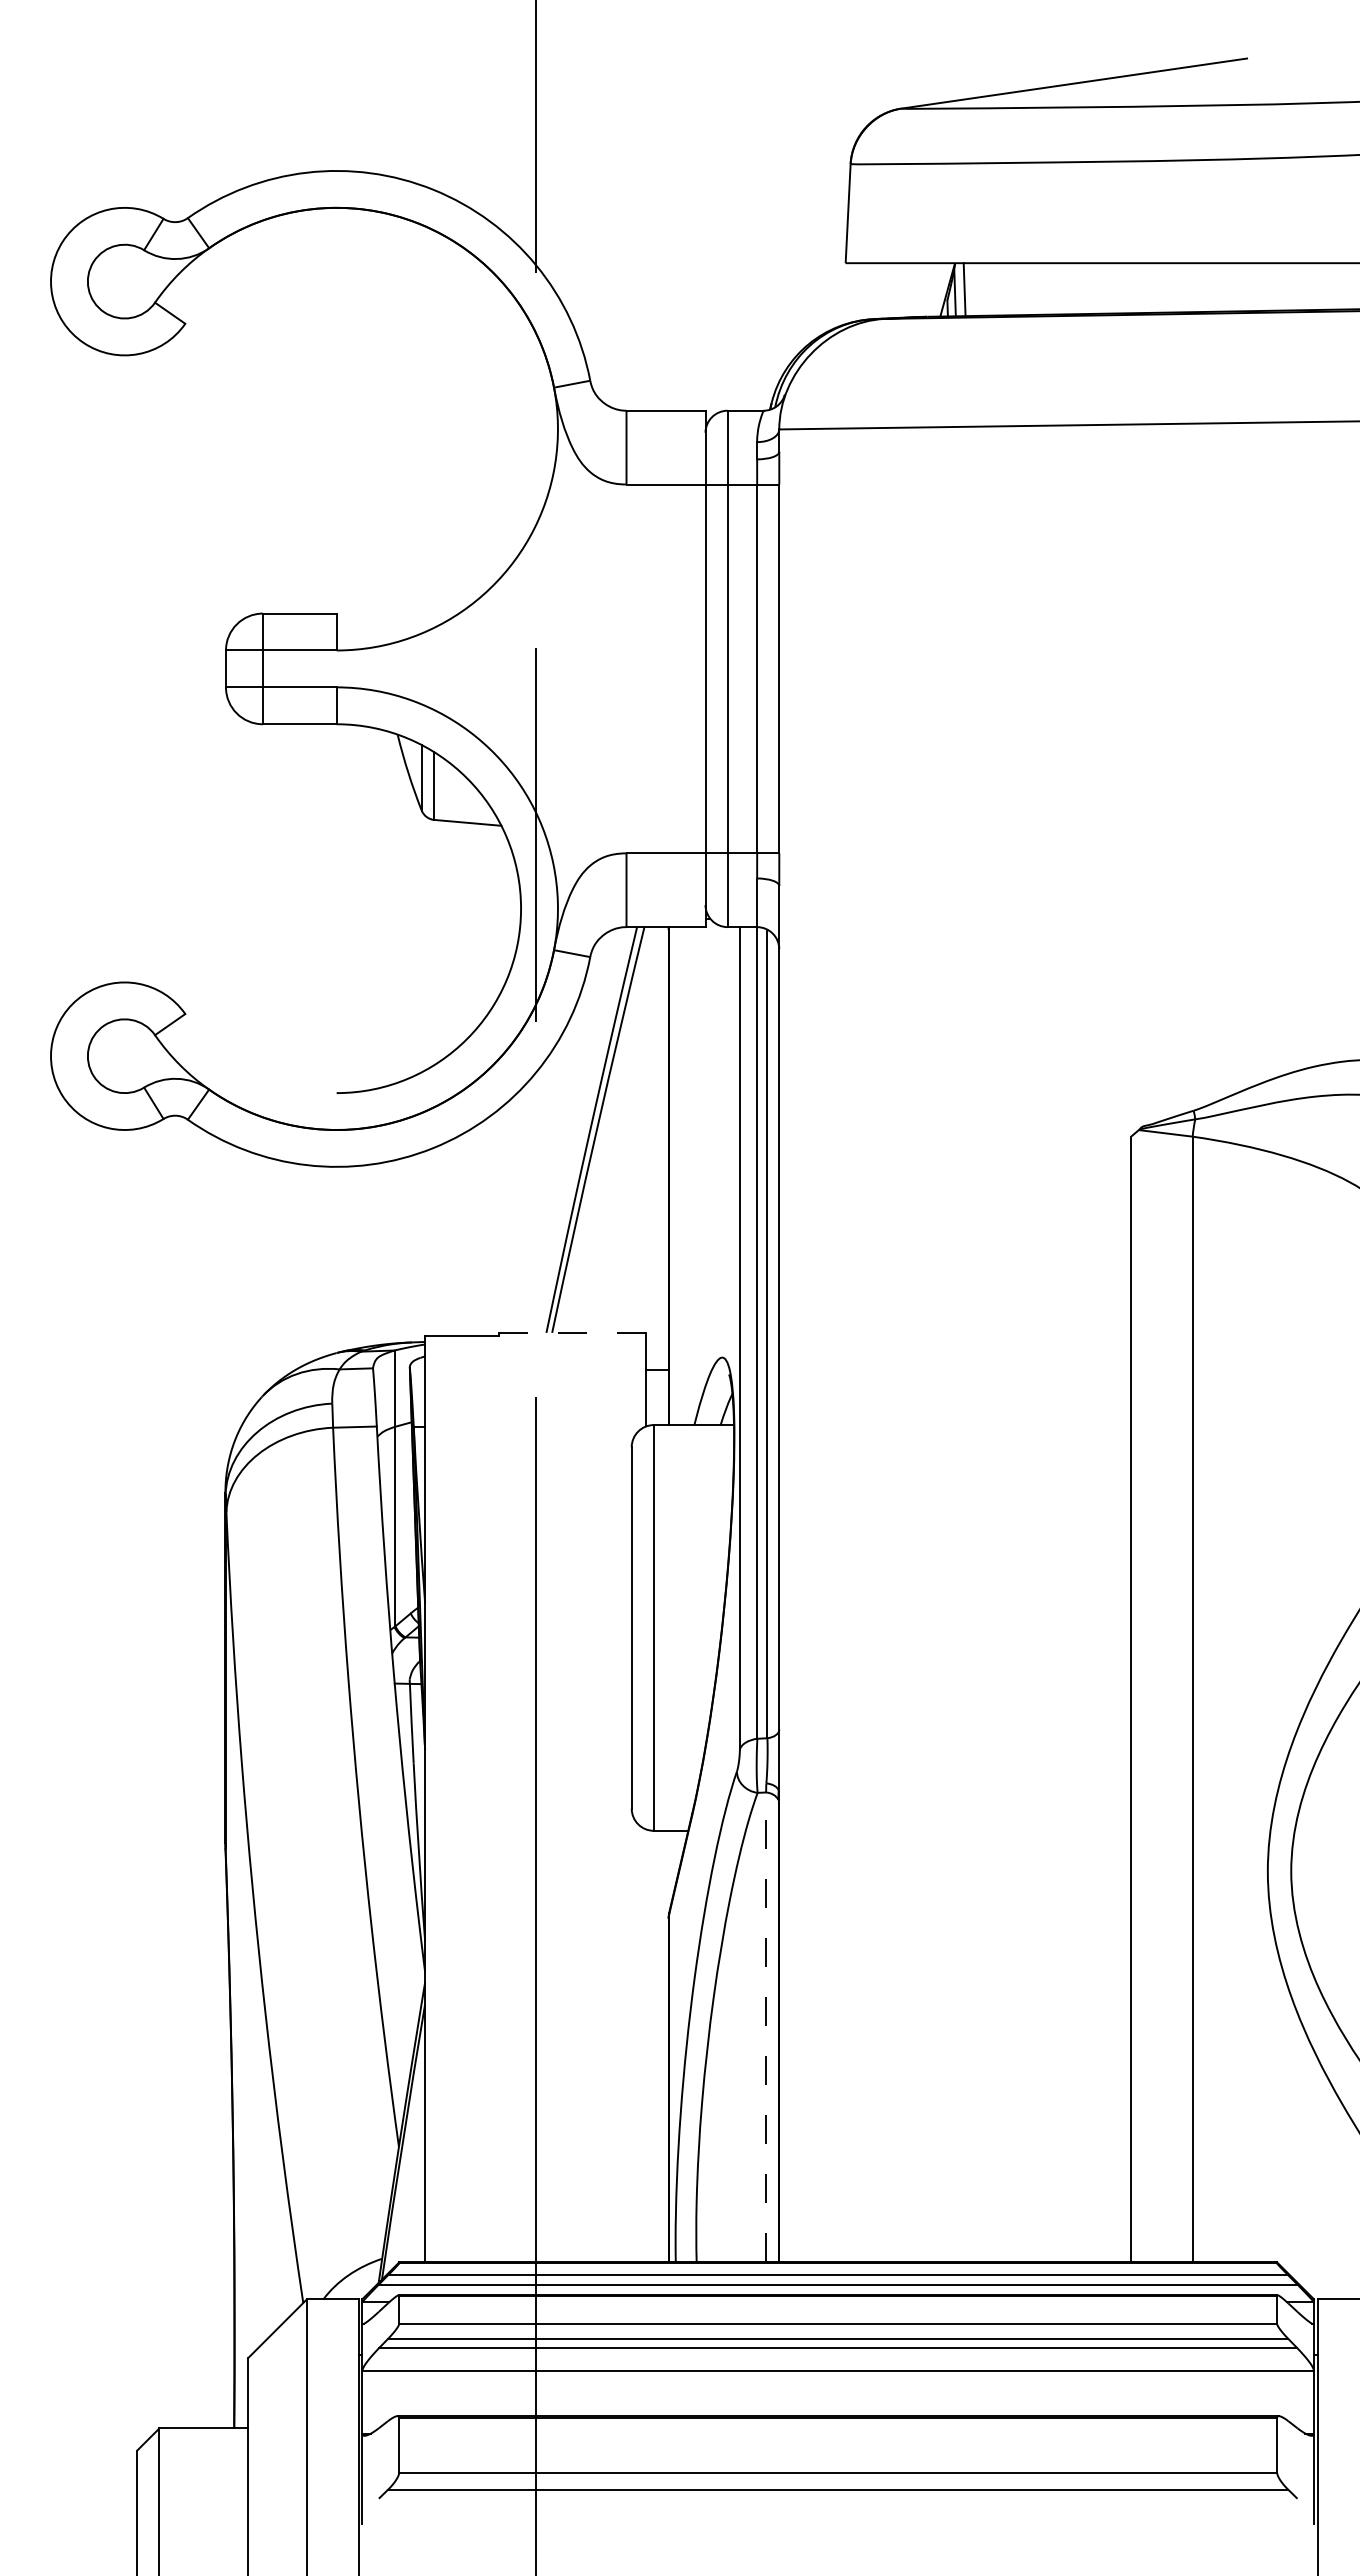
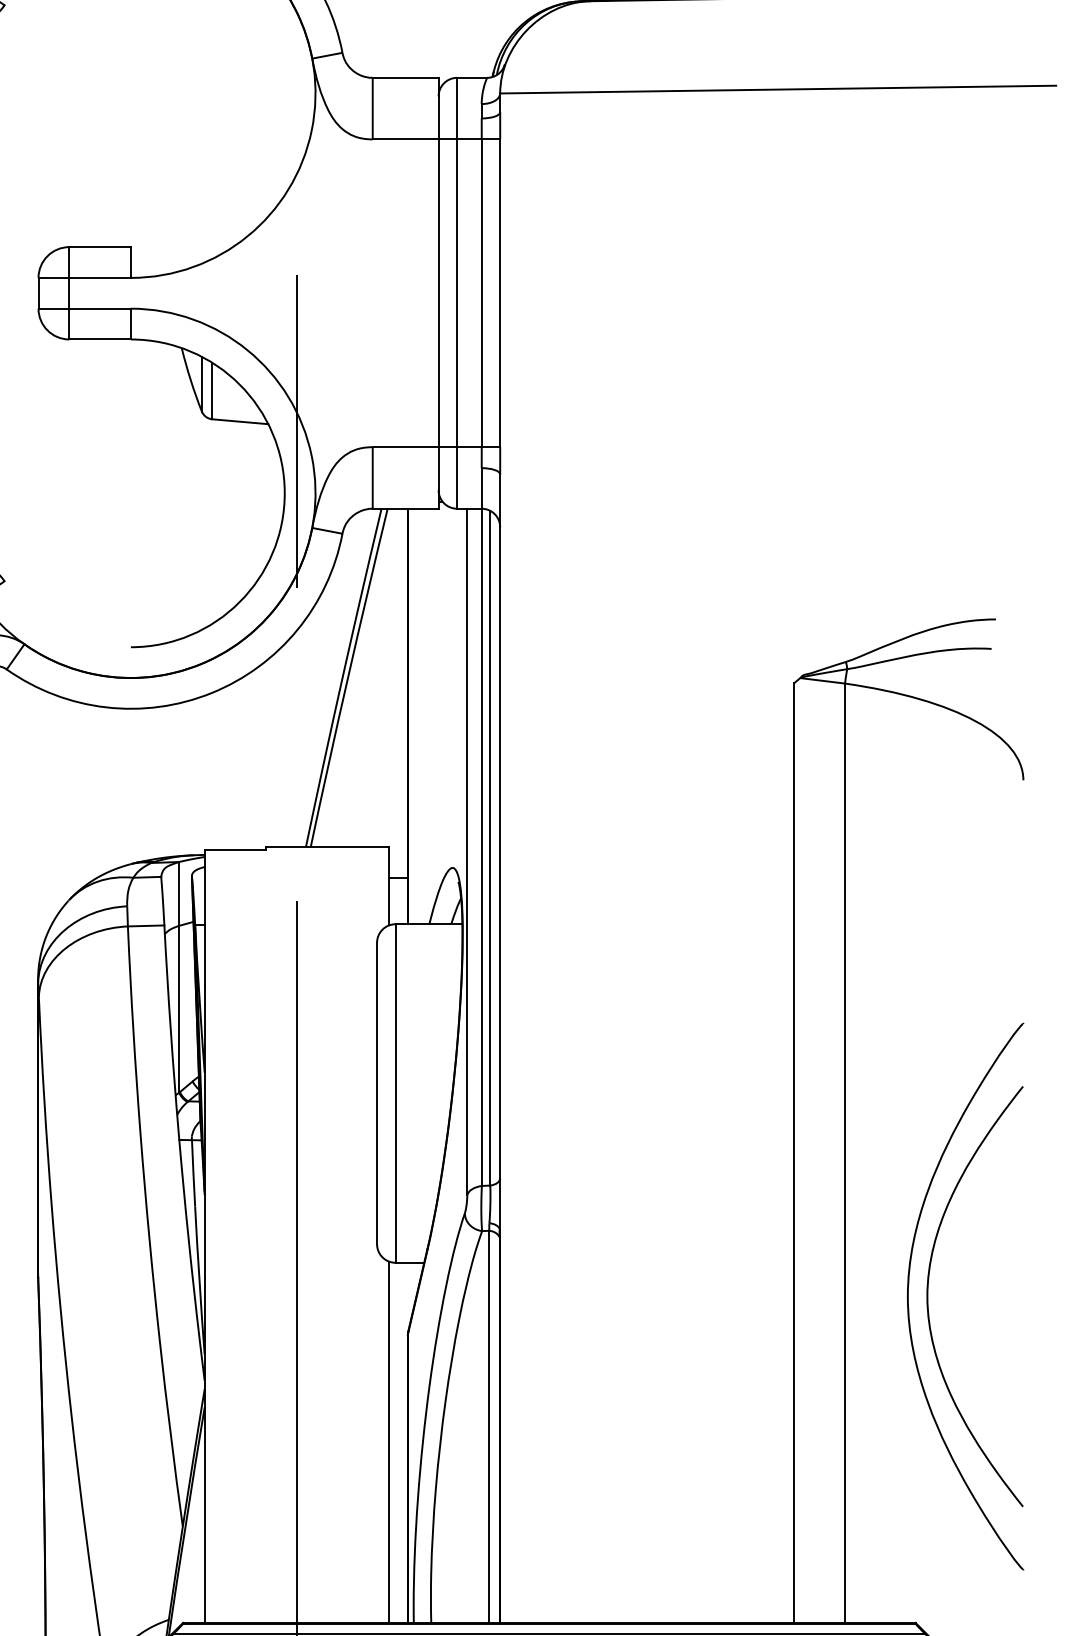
line: (572, 1332) -> (327, 846), dashed -> solid
line: (765, 2027) -> (488, 1426), dashed -> solid
line: (646, 2045) -> (389, 1441), added

